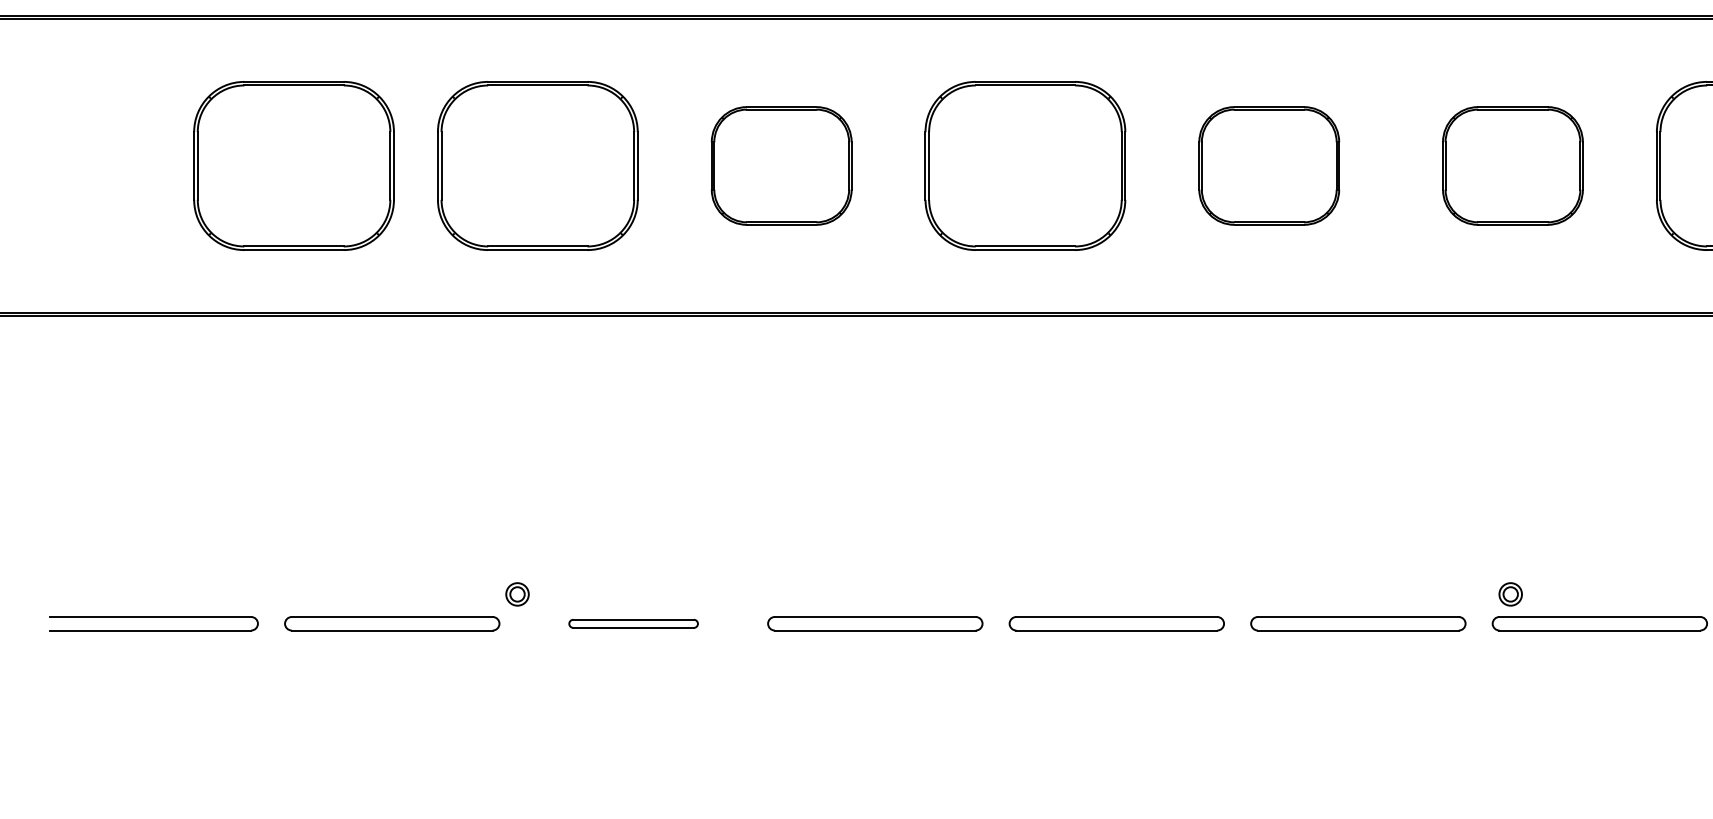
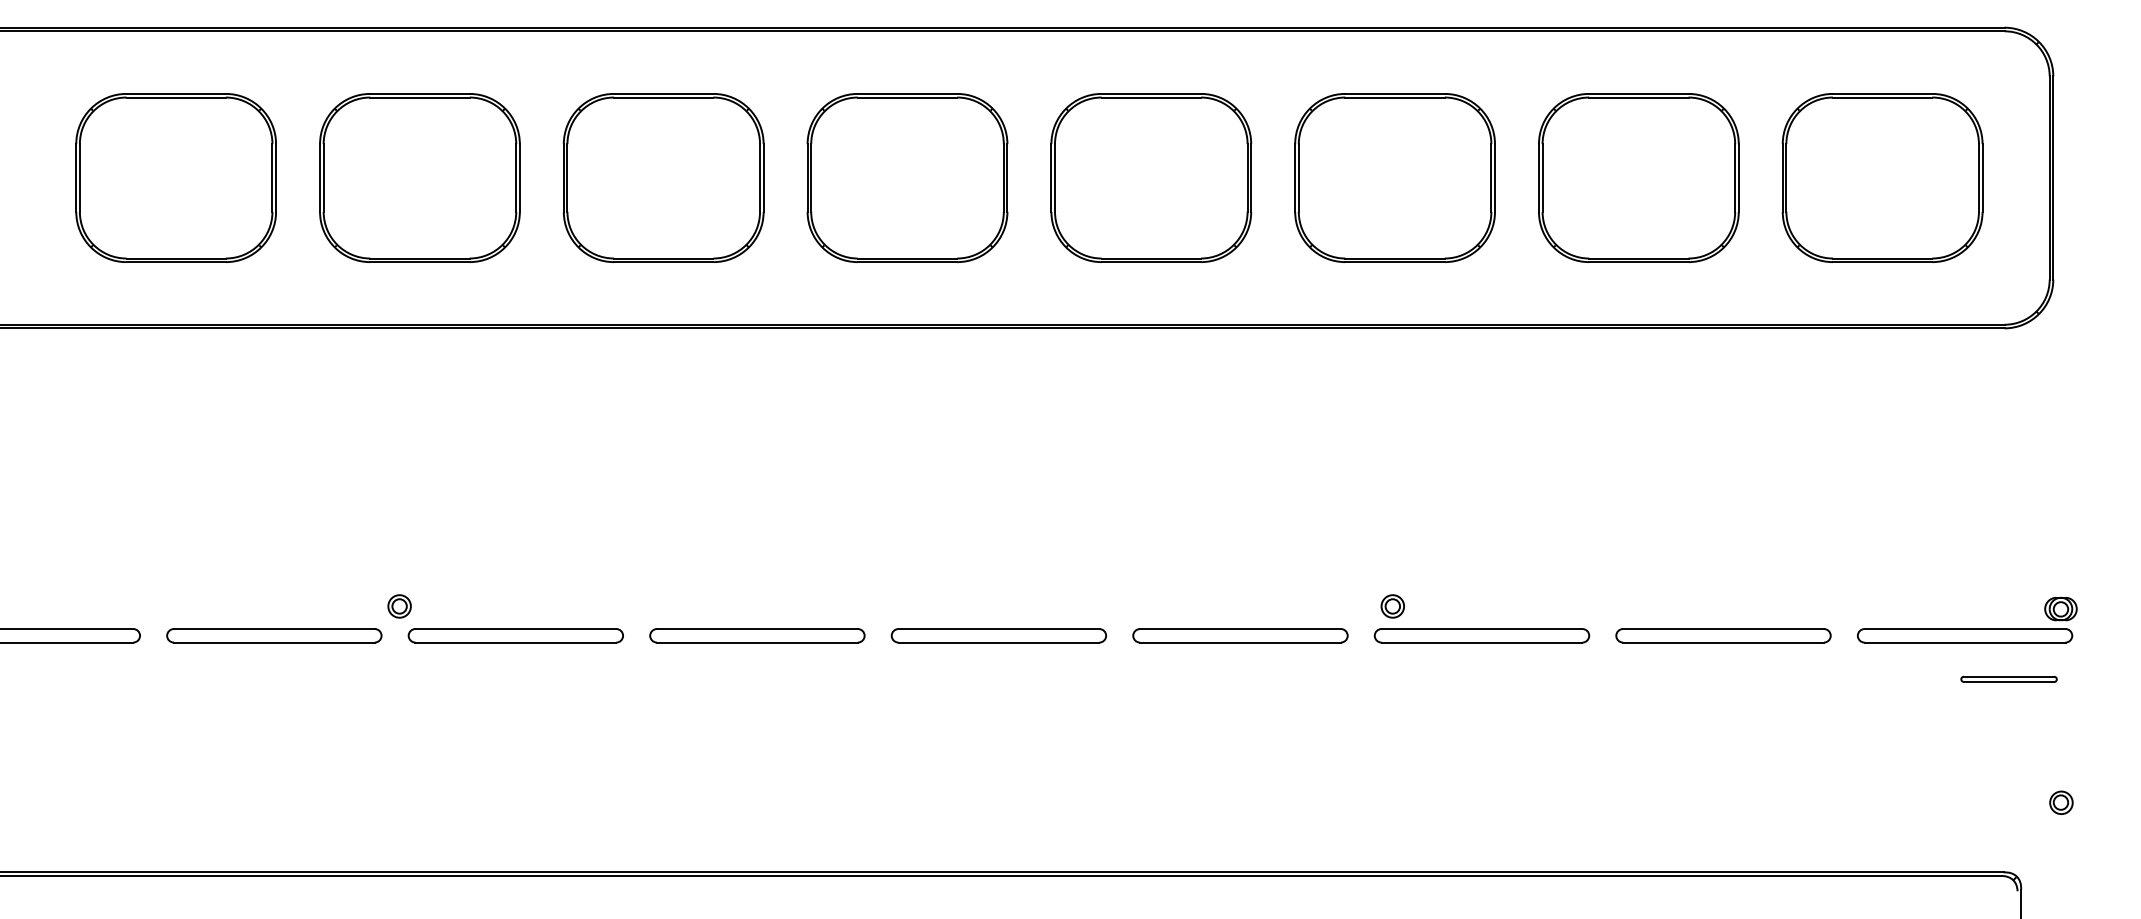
part: (781, 165) -> (663, 177), size x1.43
part: (1269, 165) -> (1151, 177), size x1.43
part: (1512, 165) -> (1394, 177), size x1.43
part: (633, 623) -> (515, 635), size x1.67

